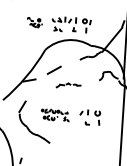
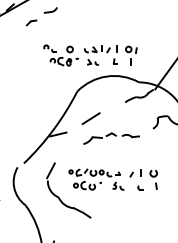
part: (34, 22) -> (60, 55), size x1.67
part: (68, 85) -> (111, 138), size x1.67
part: (55, 115) -> (96, 179), size x1.43

